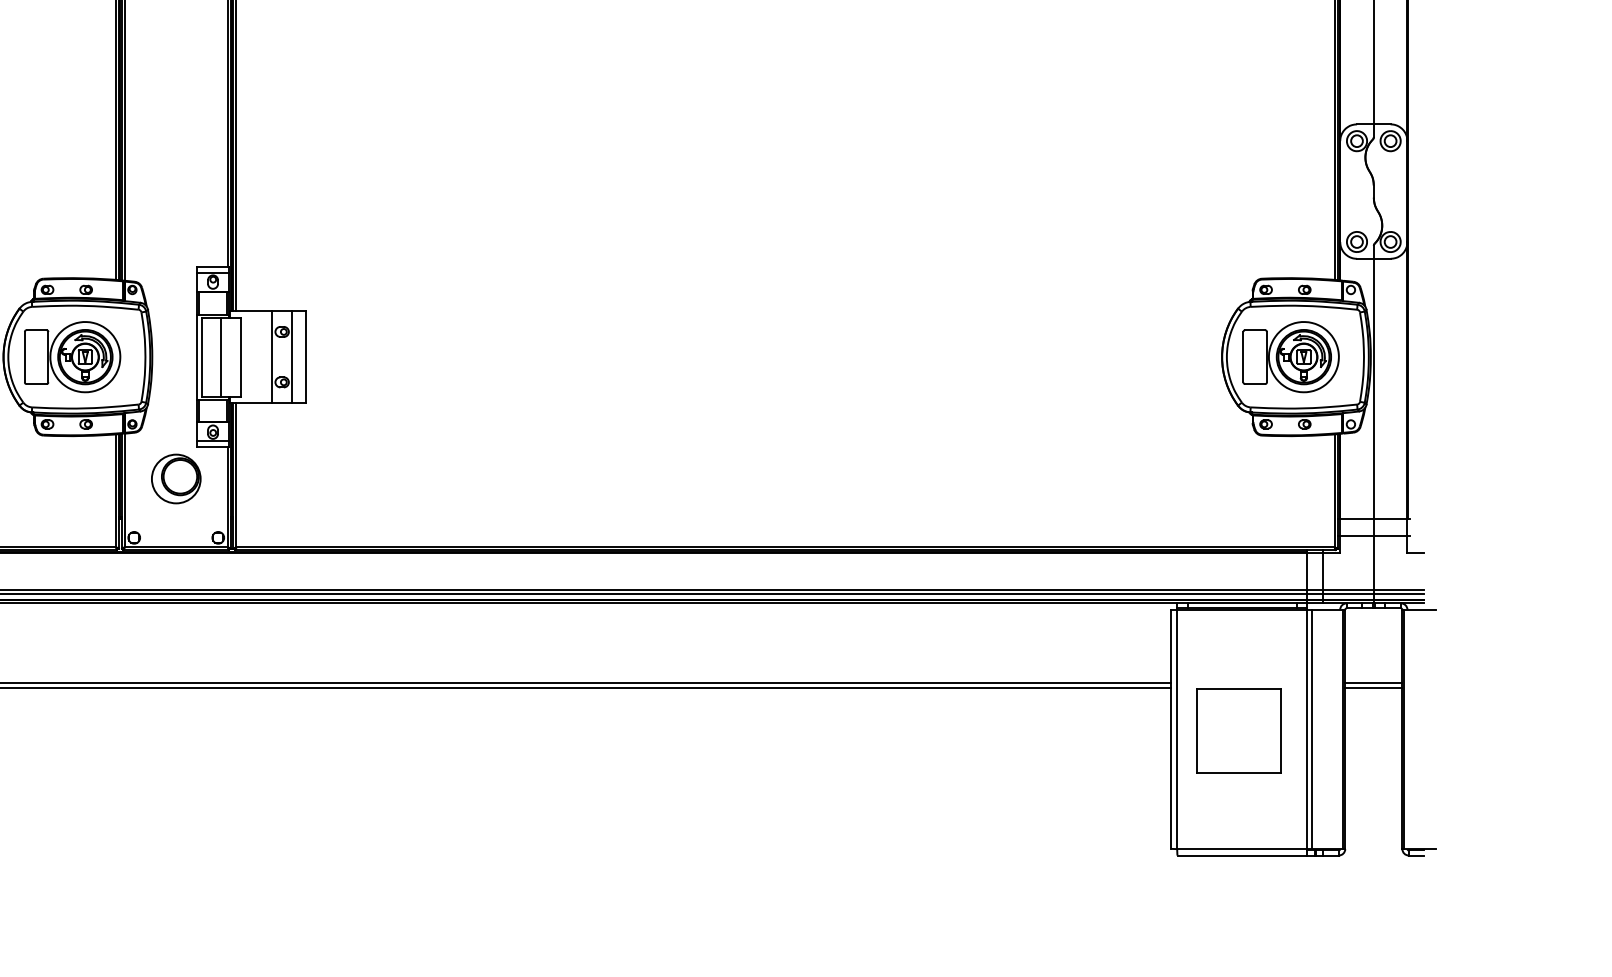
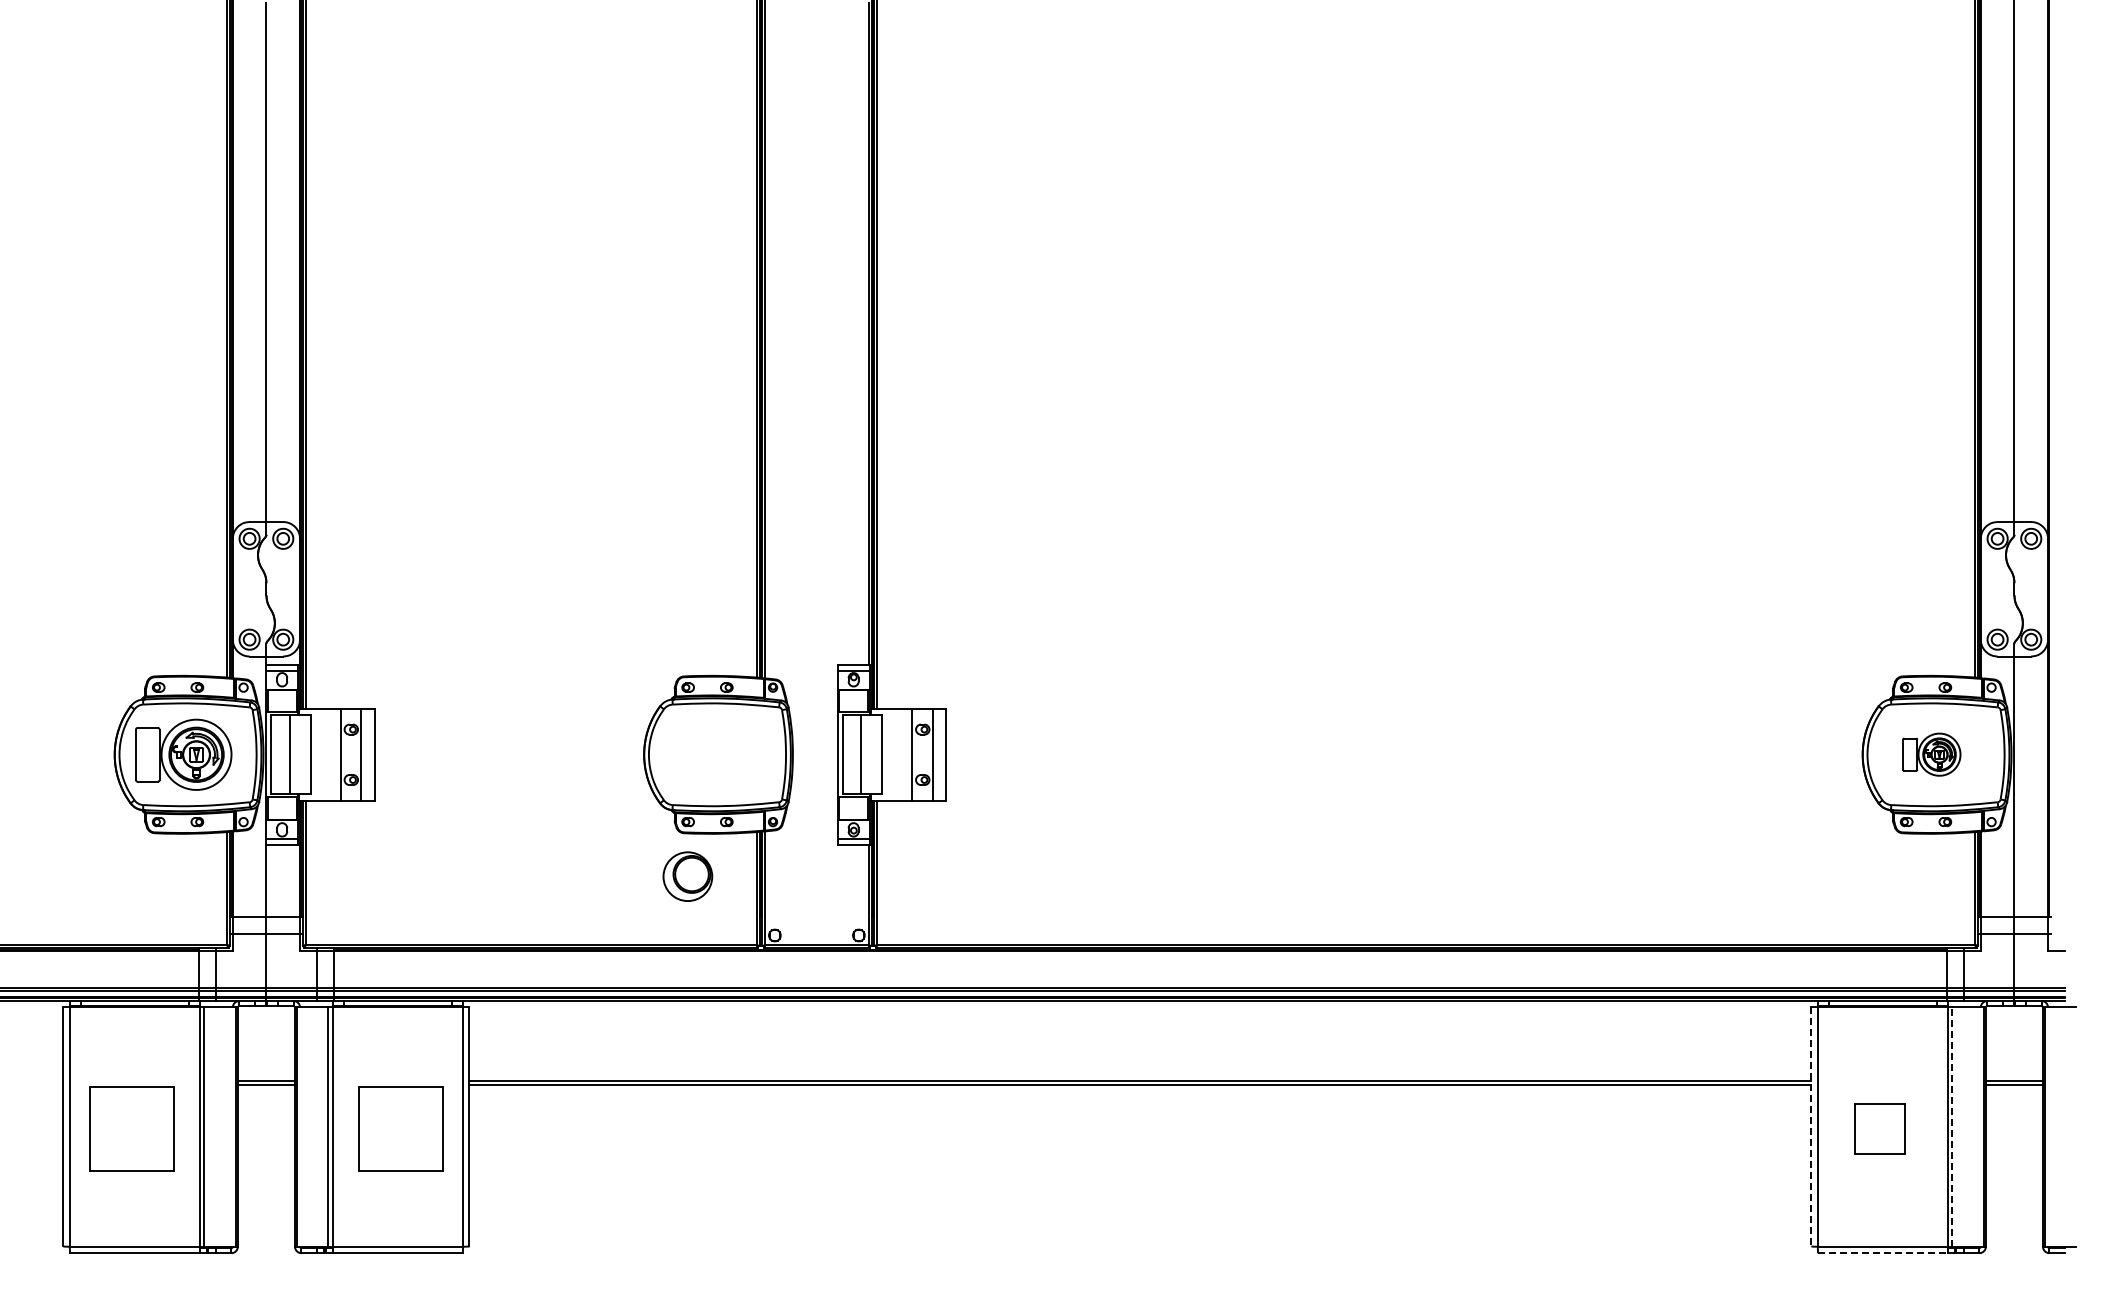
part: (71, 356) -> (712, 754), removed
part: (1290, 356) -> (1931, 754), size x0.6
part: (175, 478) -> (687, 876), moved
line: (1170, 728) -> (1811, 1126), solid -> dashed
line: (1311, 729) -> (1952, 1127), solid -> dashed
part: (1238, 730) -> (1879, 1128), size x0.6
line: (1242, 855) -> (1883, 1253), solid -> dashed

